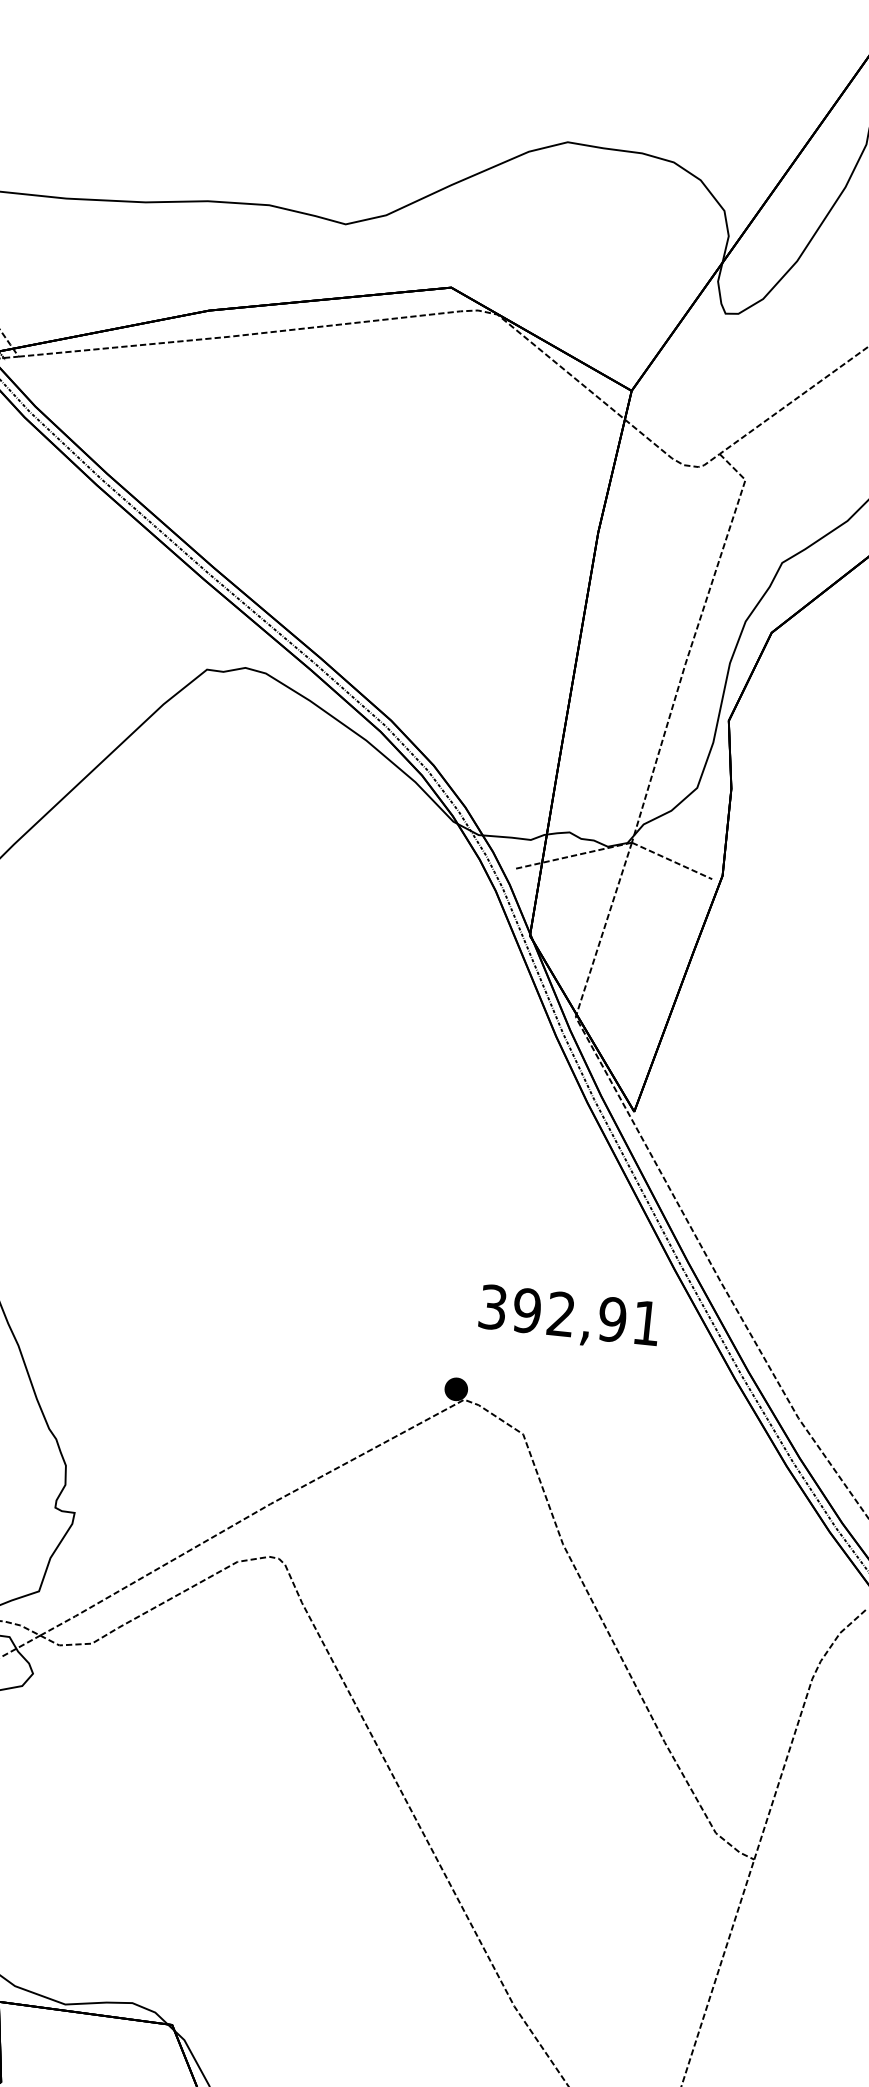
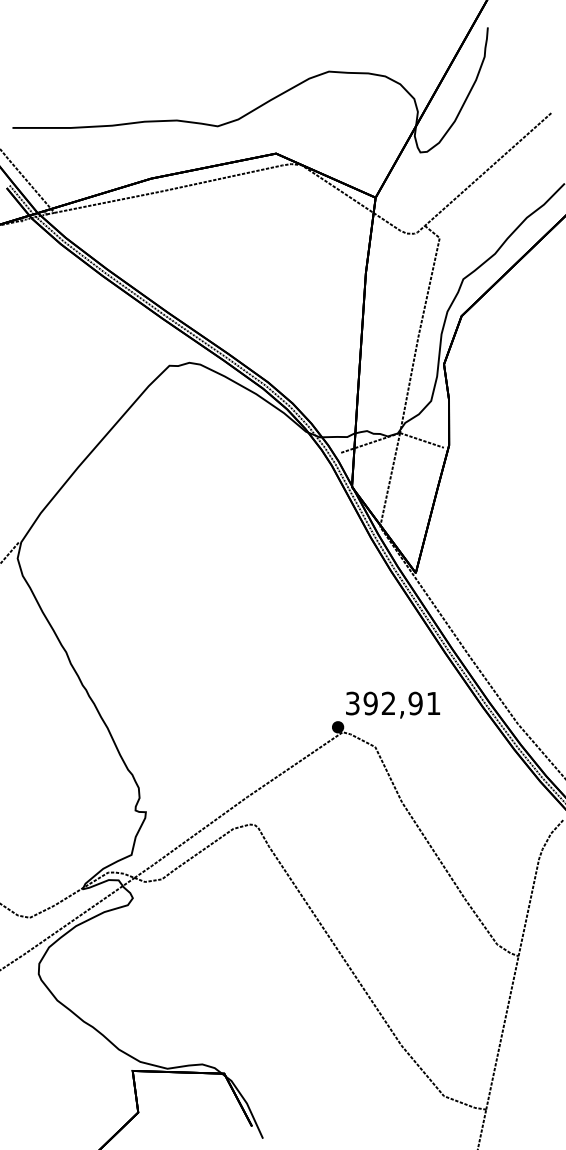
text: (570, 1317) -> (393, 704), moved

